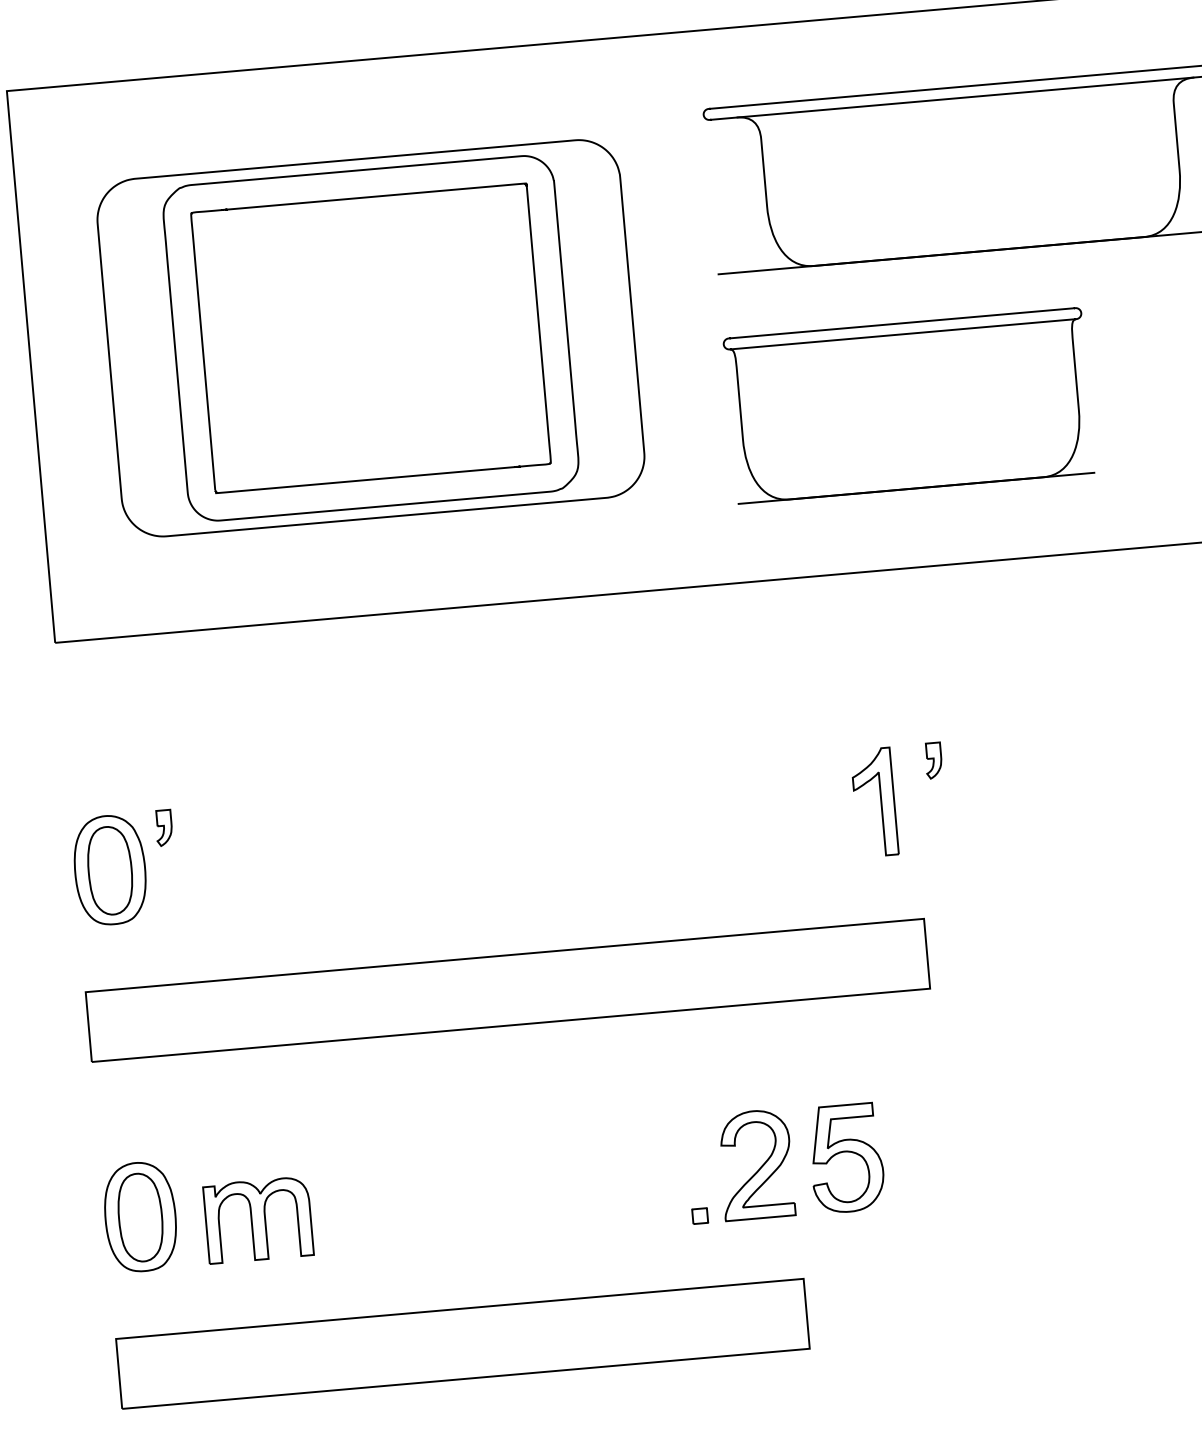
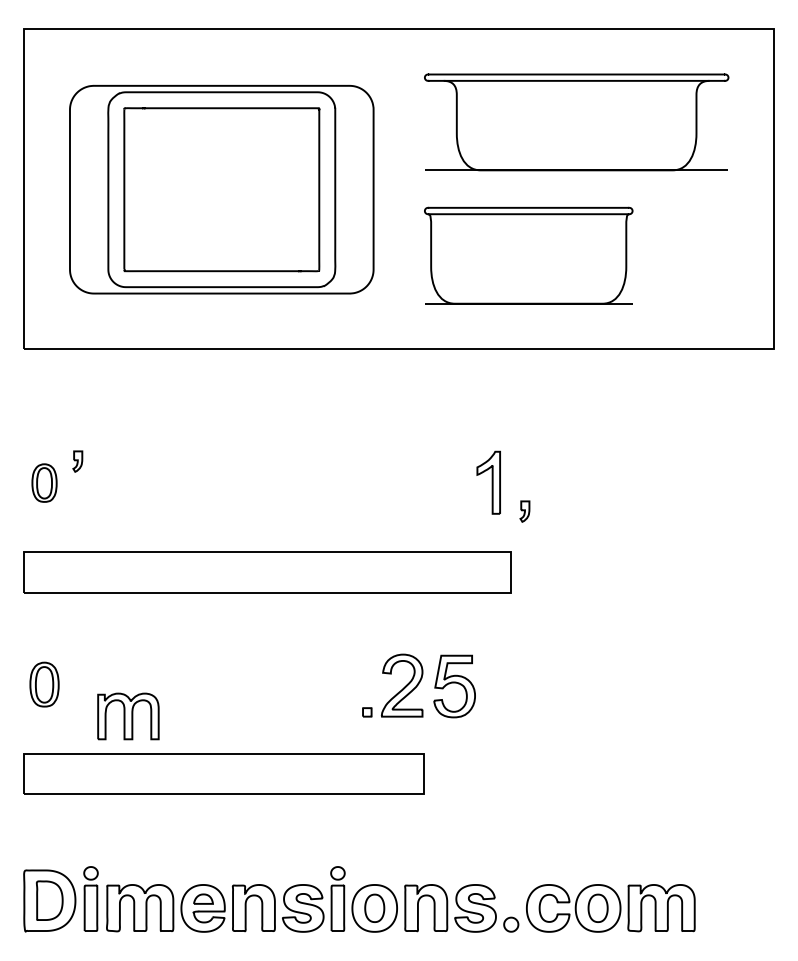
part: (932, 760) -> (524, 511), moved
part: (109, 869) -> (44, 482), size x0.6
part: (140, 1216) -> (44, 684), size x0.7
part: (258, 1220) -> (128, 716), moved

